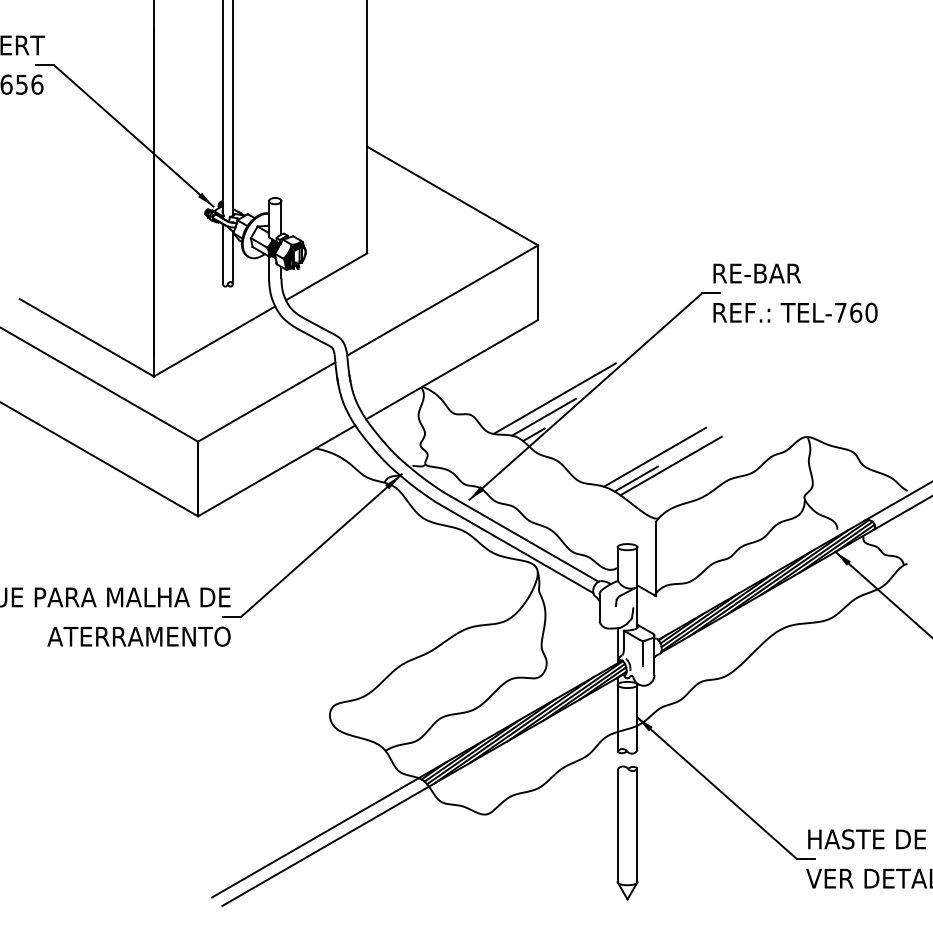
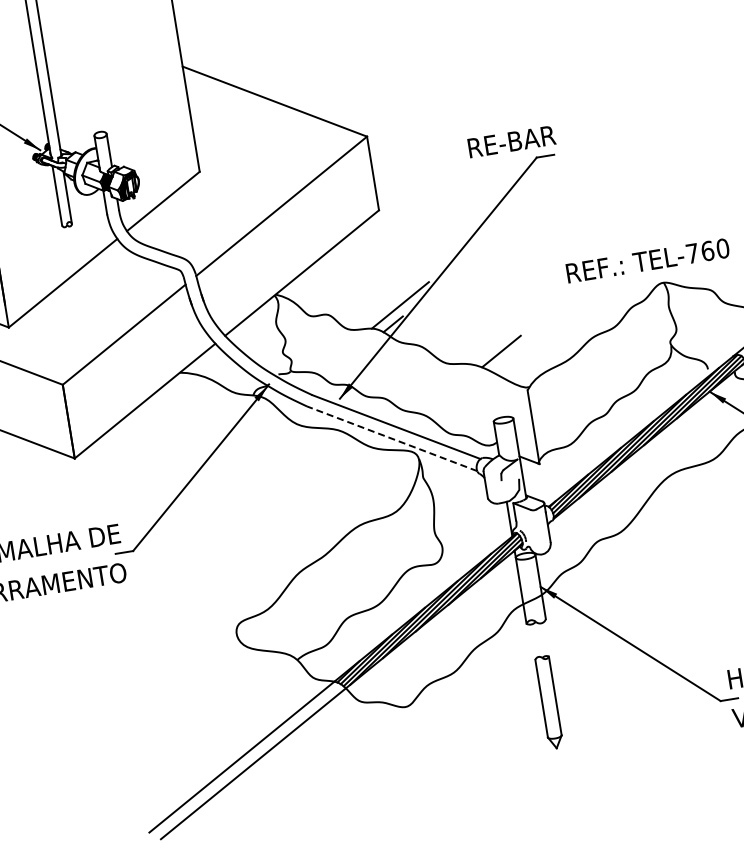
text: (756, 273) -> (511, 141), moved
text: (795, 312) -> (647, 260), moved
line: (554, 398) -> (407, 285), removed
line: (655, 456) -> (516, 326), removed
line: (670, 465) -> (532, 332), removed
line: (514, 547) -> (392, 438), solid -> dashed
line: (642, 653) -> (535, 522), removed
part: (627, 832) -> (549, 701), size x0.7

